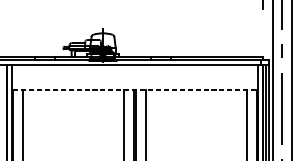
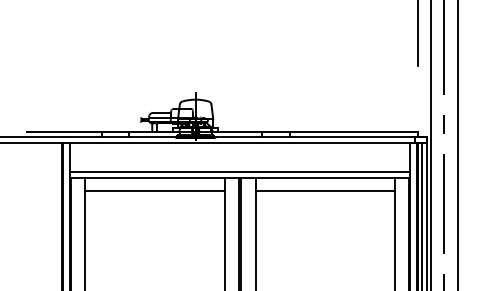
line: (134, 85) -> (239, 172), added
line: (135, 90) -> (240, 178), dashed -> solid
line: (73, 99) -> (154, 191), added
line: (195, 99) -> (324, 191), added

